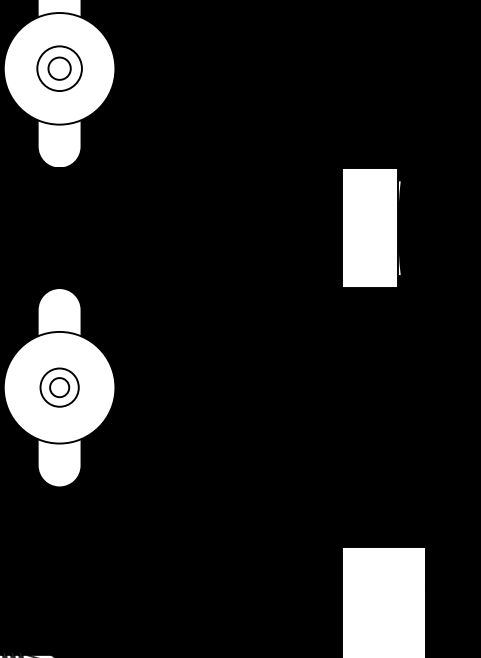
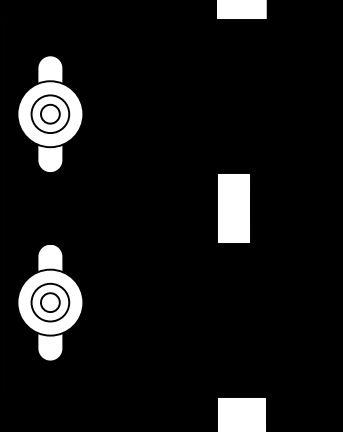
part: (59, 67) -> (50, 113), size x1.43
part: (59, 387) -> (50, 302), size x1.67

